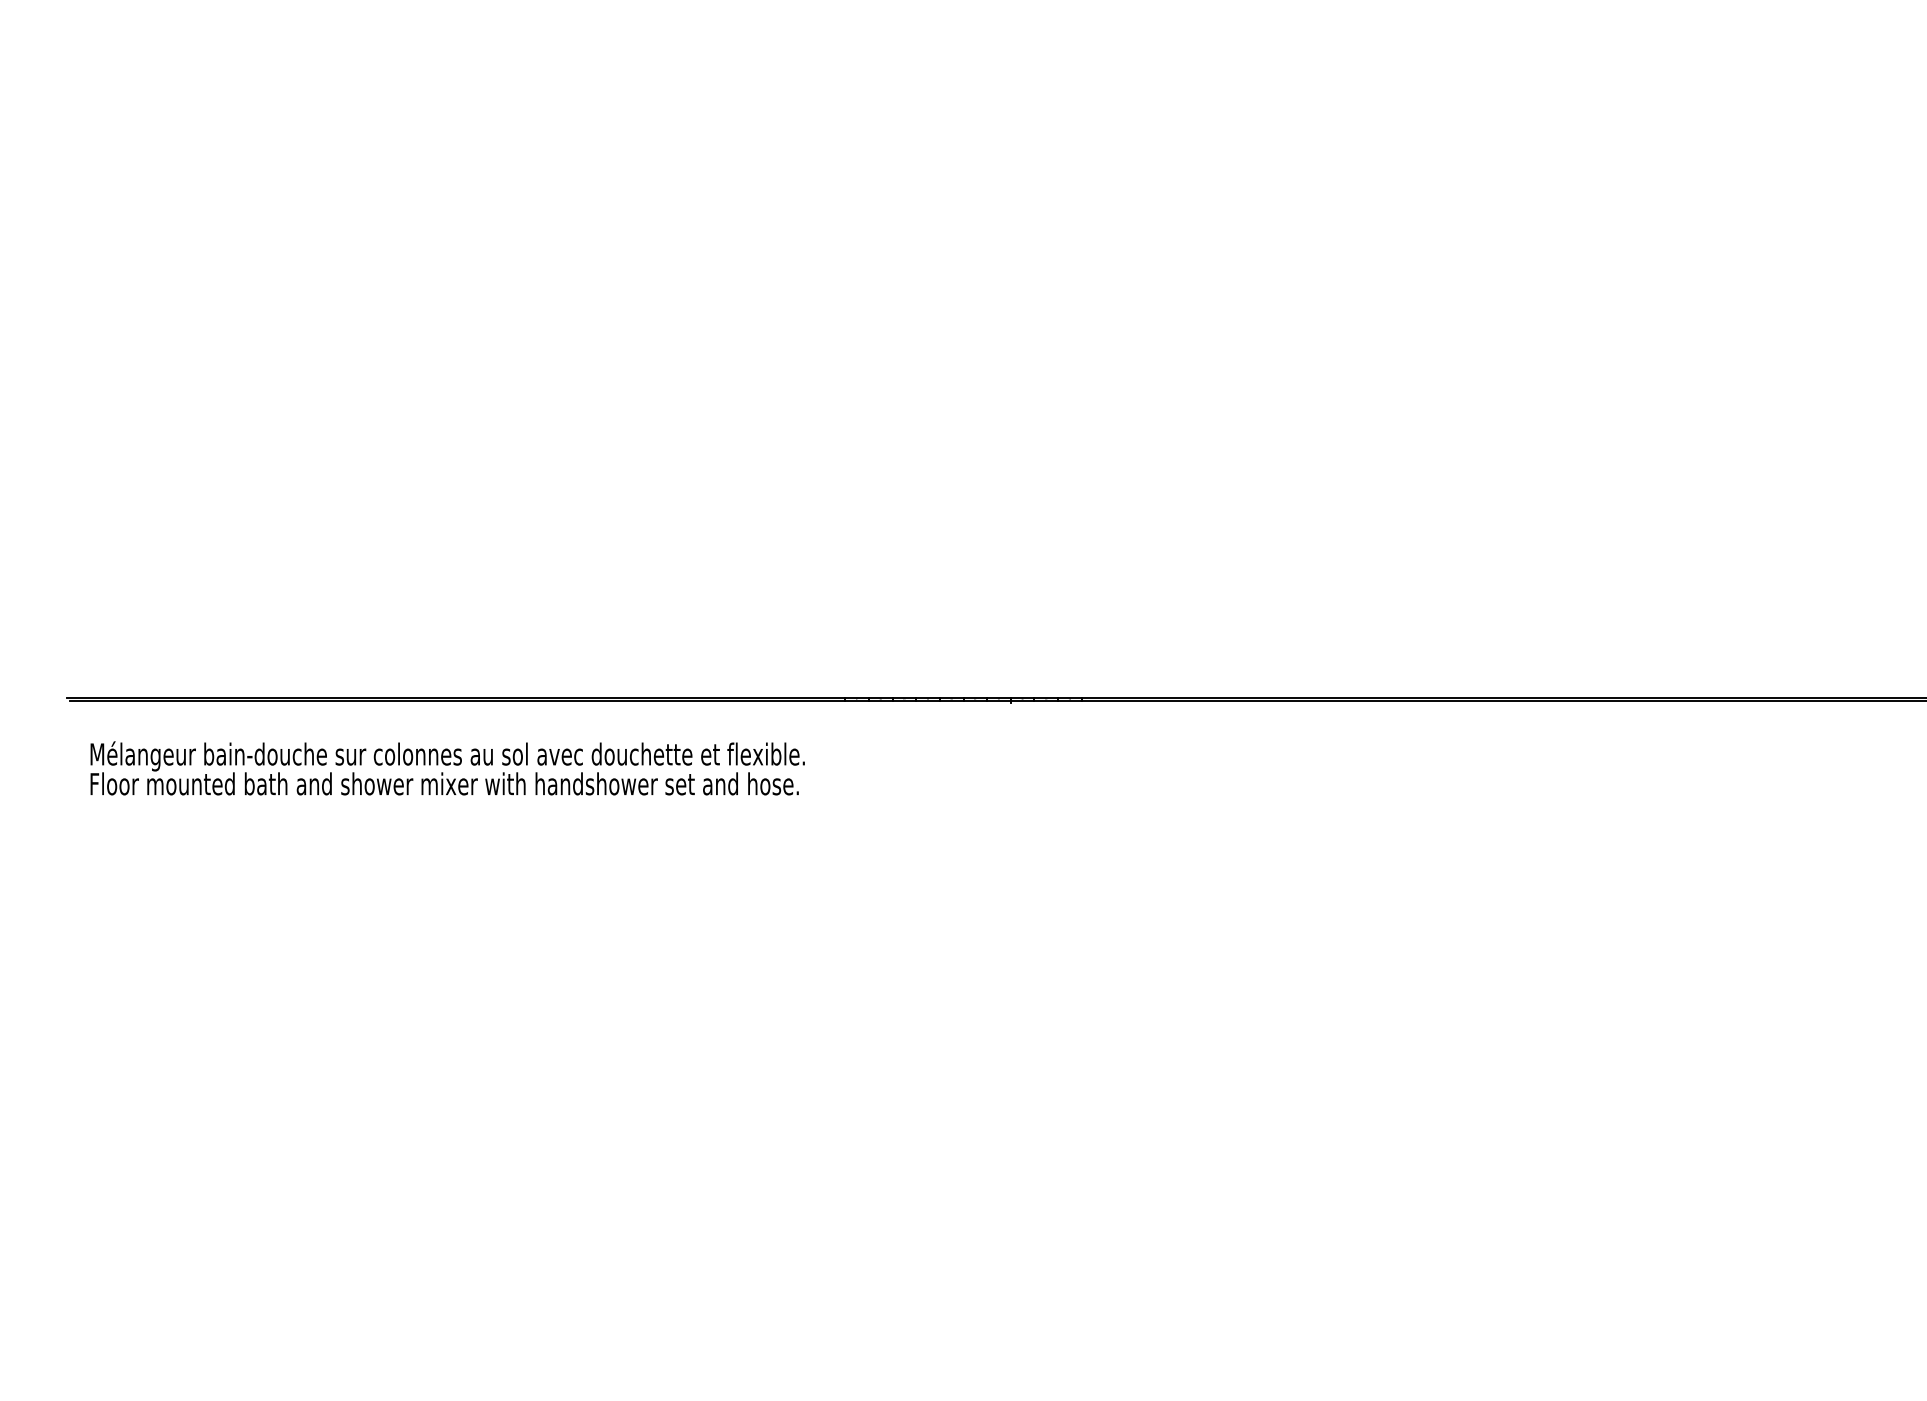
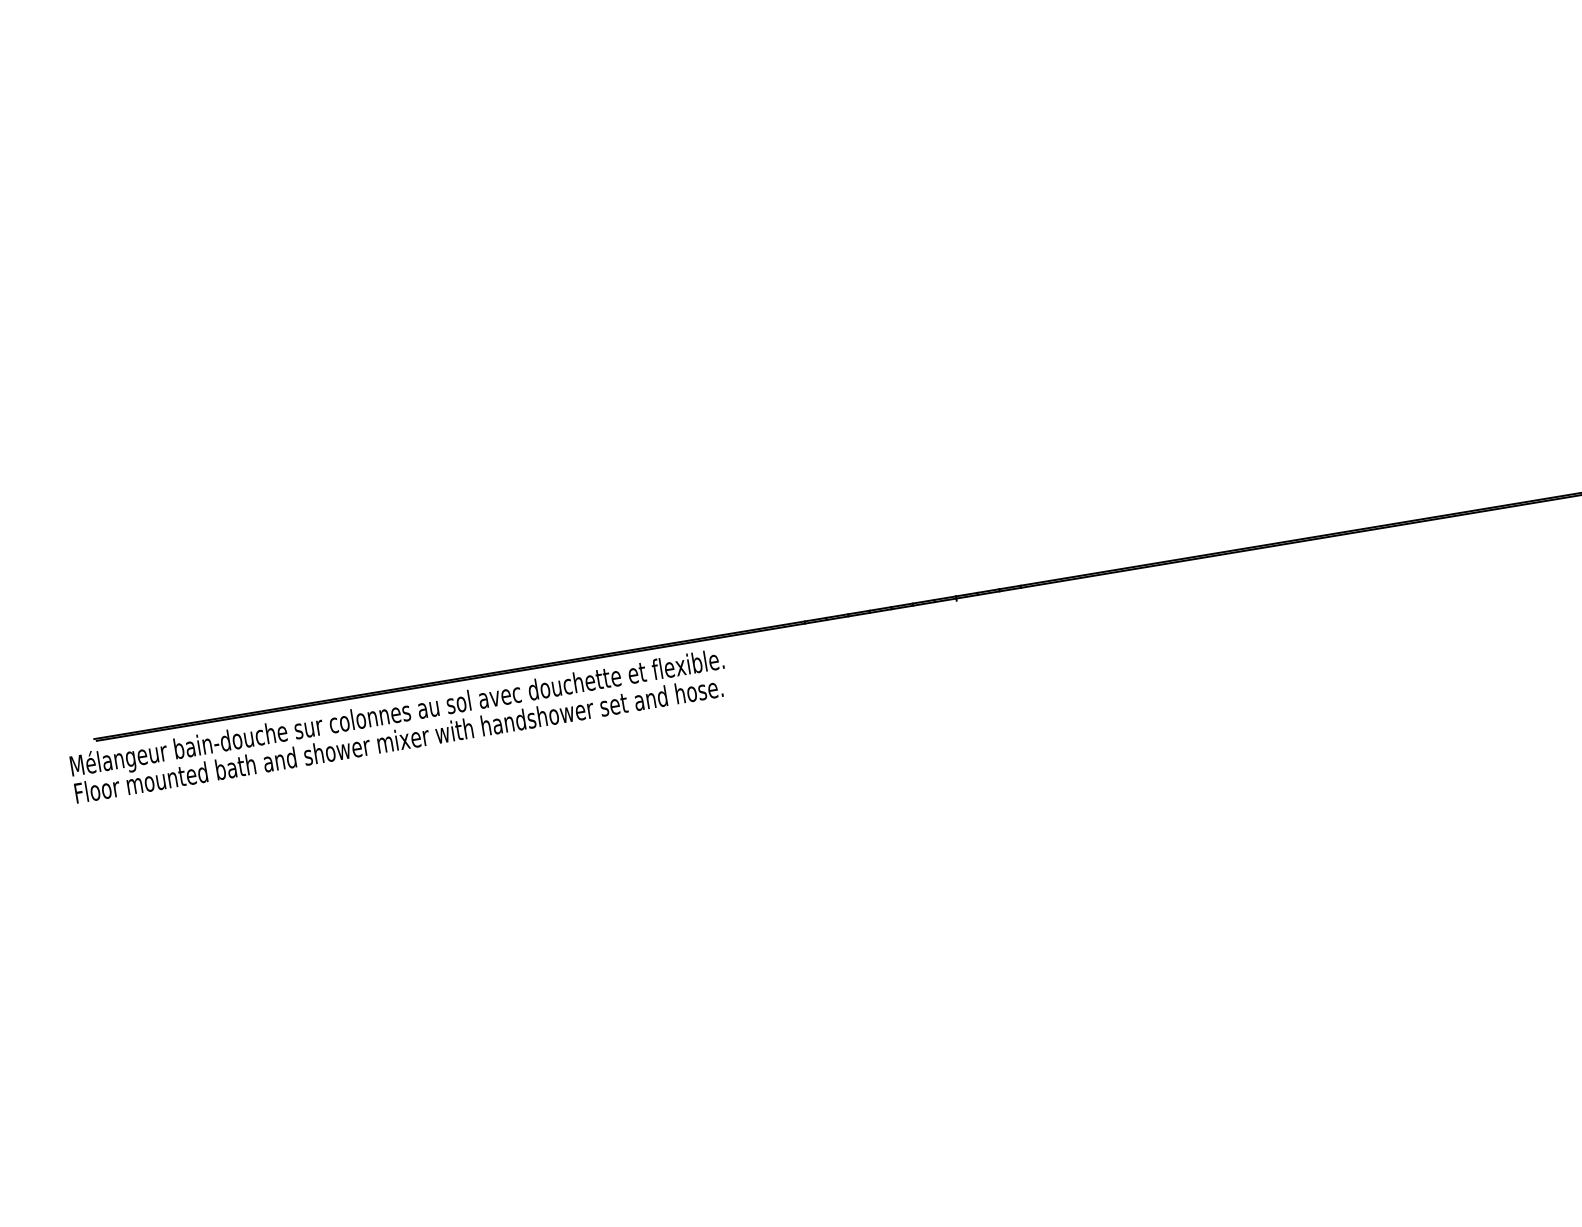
text: (447, 768) -> (399, 725), moved

